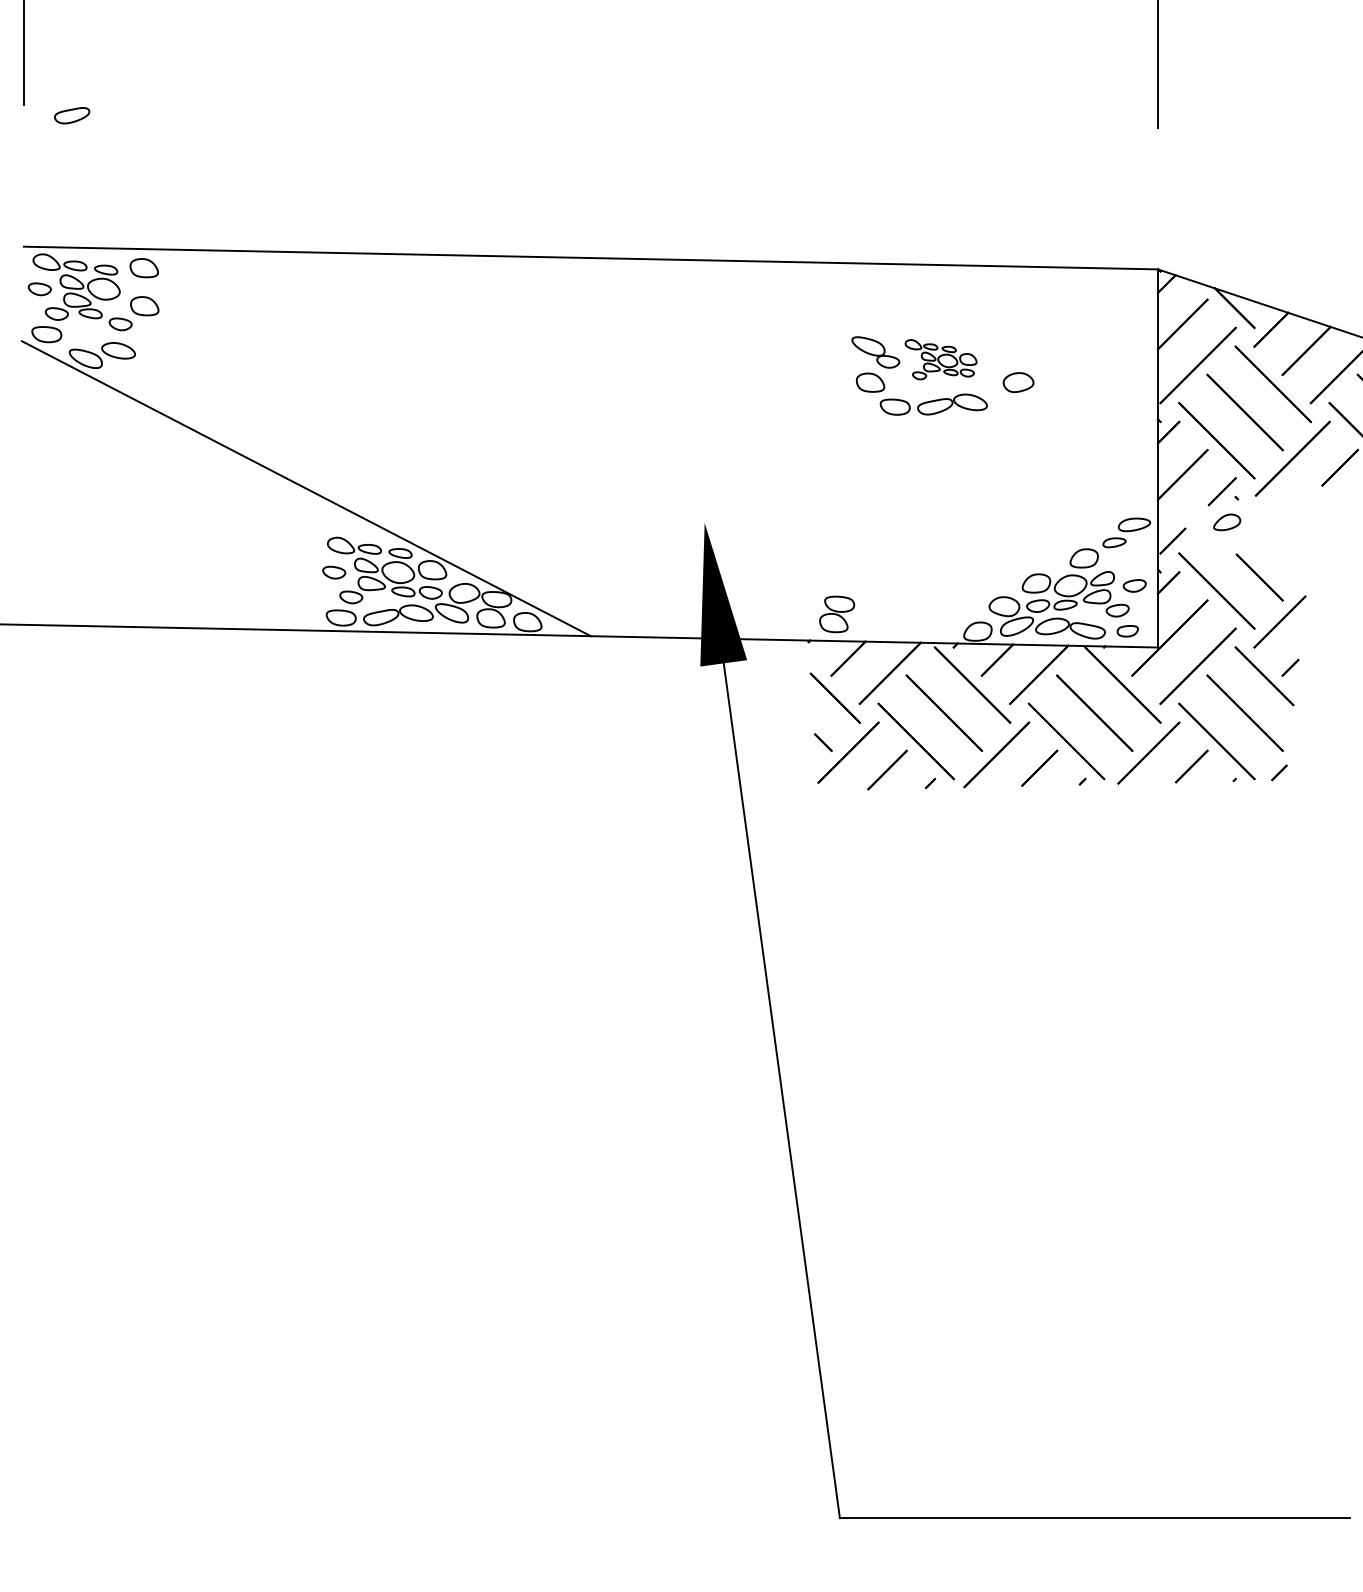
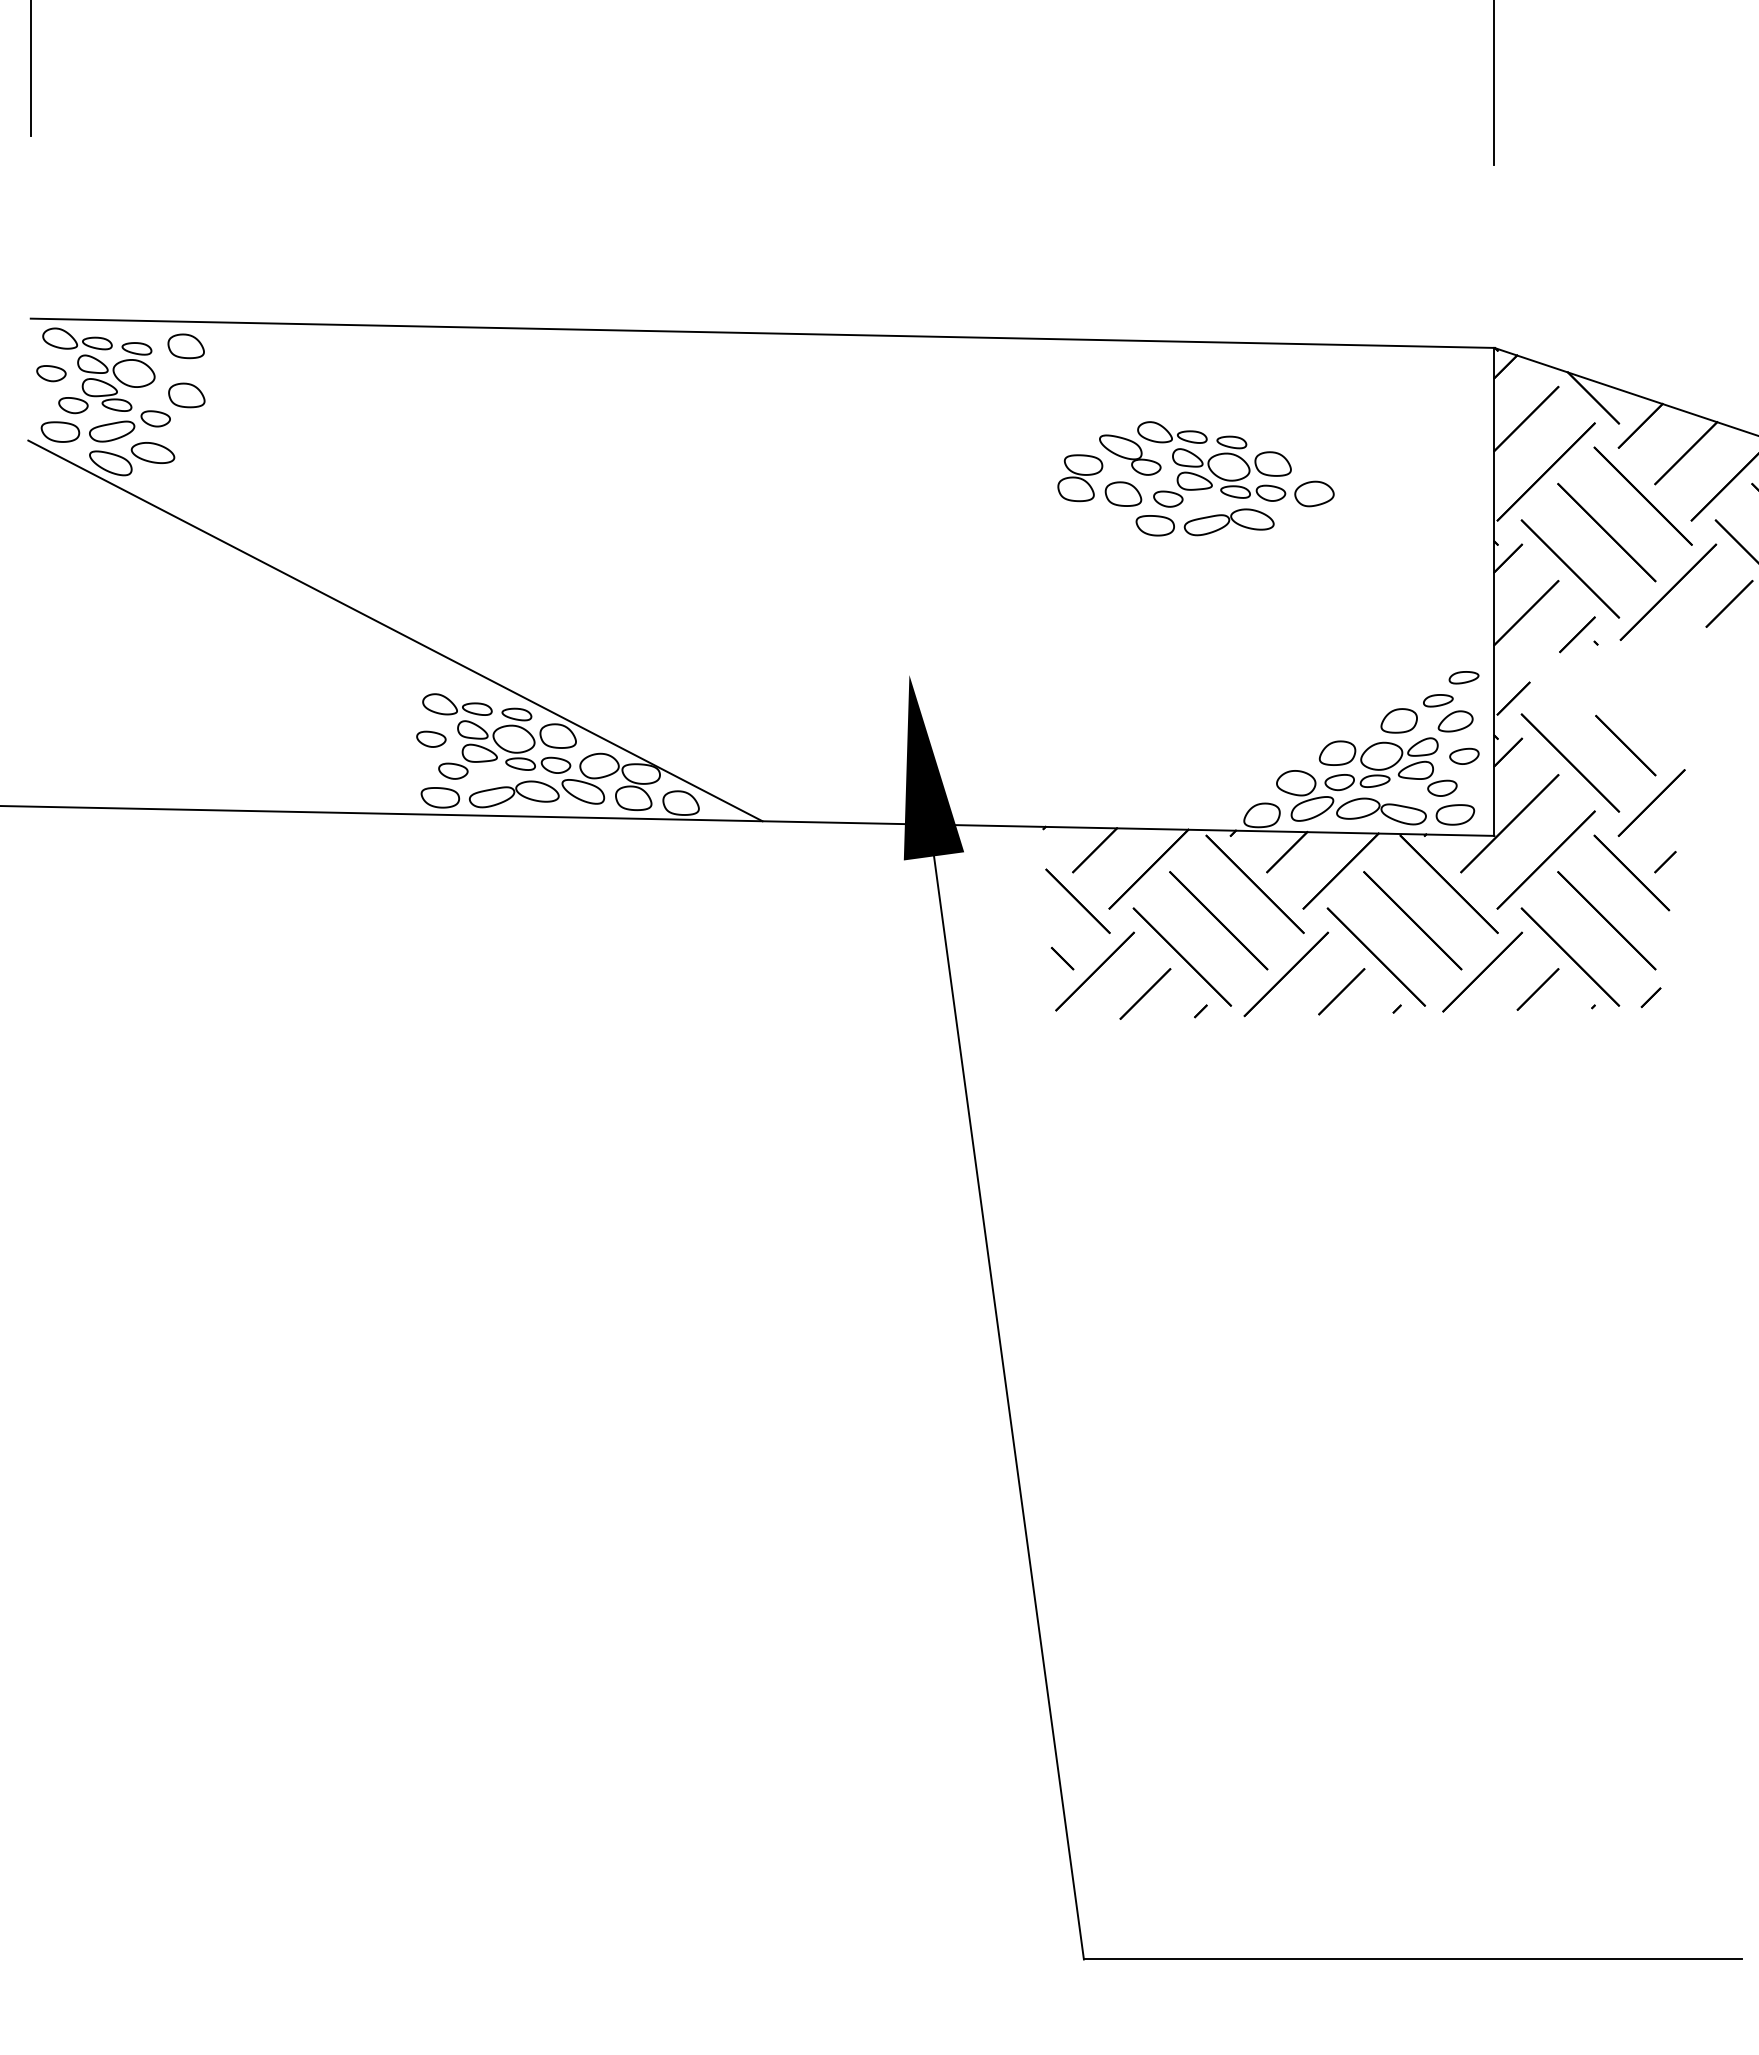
part: (72, 115) -> (112, 431), moved
part: (941, 359) -> (1214, 464), size x1.67
part: (1227, 522) -> (1455, 721), moved
part: (1134, 524) -> (1463, 677), size x0.71
part: (837, 614) -> (1080, 478), moved
part: (1127, 630) -> (1455, 814), size x1.43

